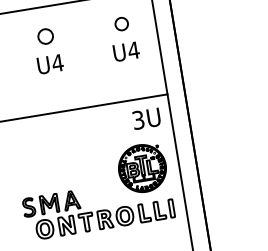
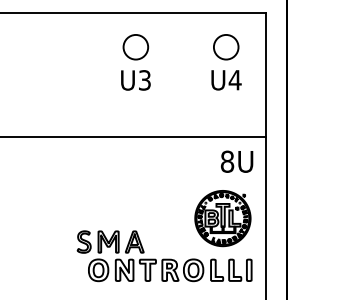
circle: (121, 24) -> (226, 47), size x1.67
circle: (45, 36) -> (135, 47), size x1.43
text: (57, 63) -> (144, 80), U4 -> U3
text: (138, 119) -> (227, 161), 3U -> 8U

